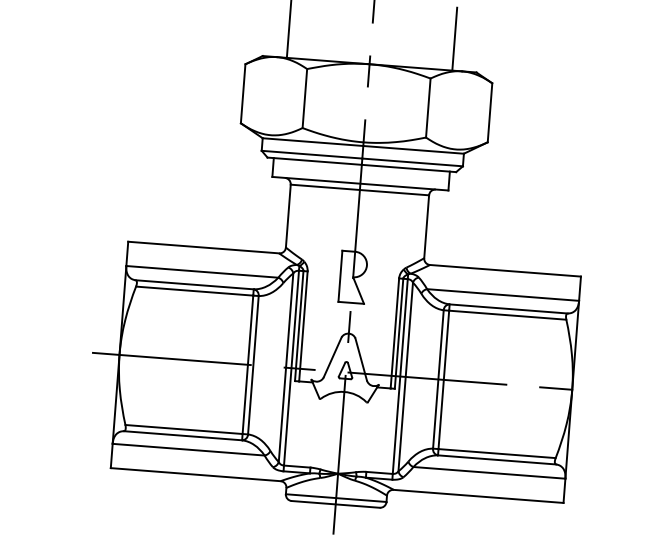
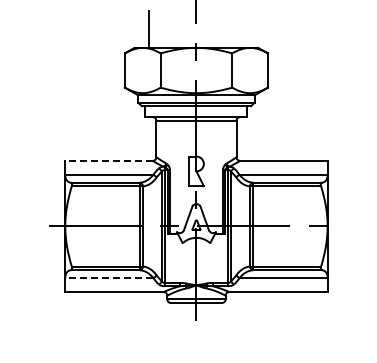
line: (454, 38) -> (244, 29), removed
line: (204, 246) -> (109, 160), solid -> dashed
line: (187, 450) -> (108, 278), solid -> dashed

